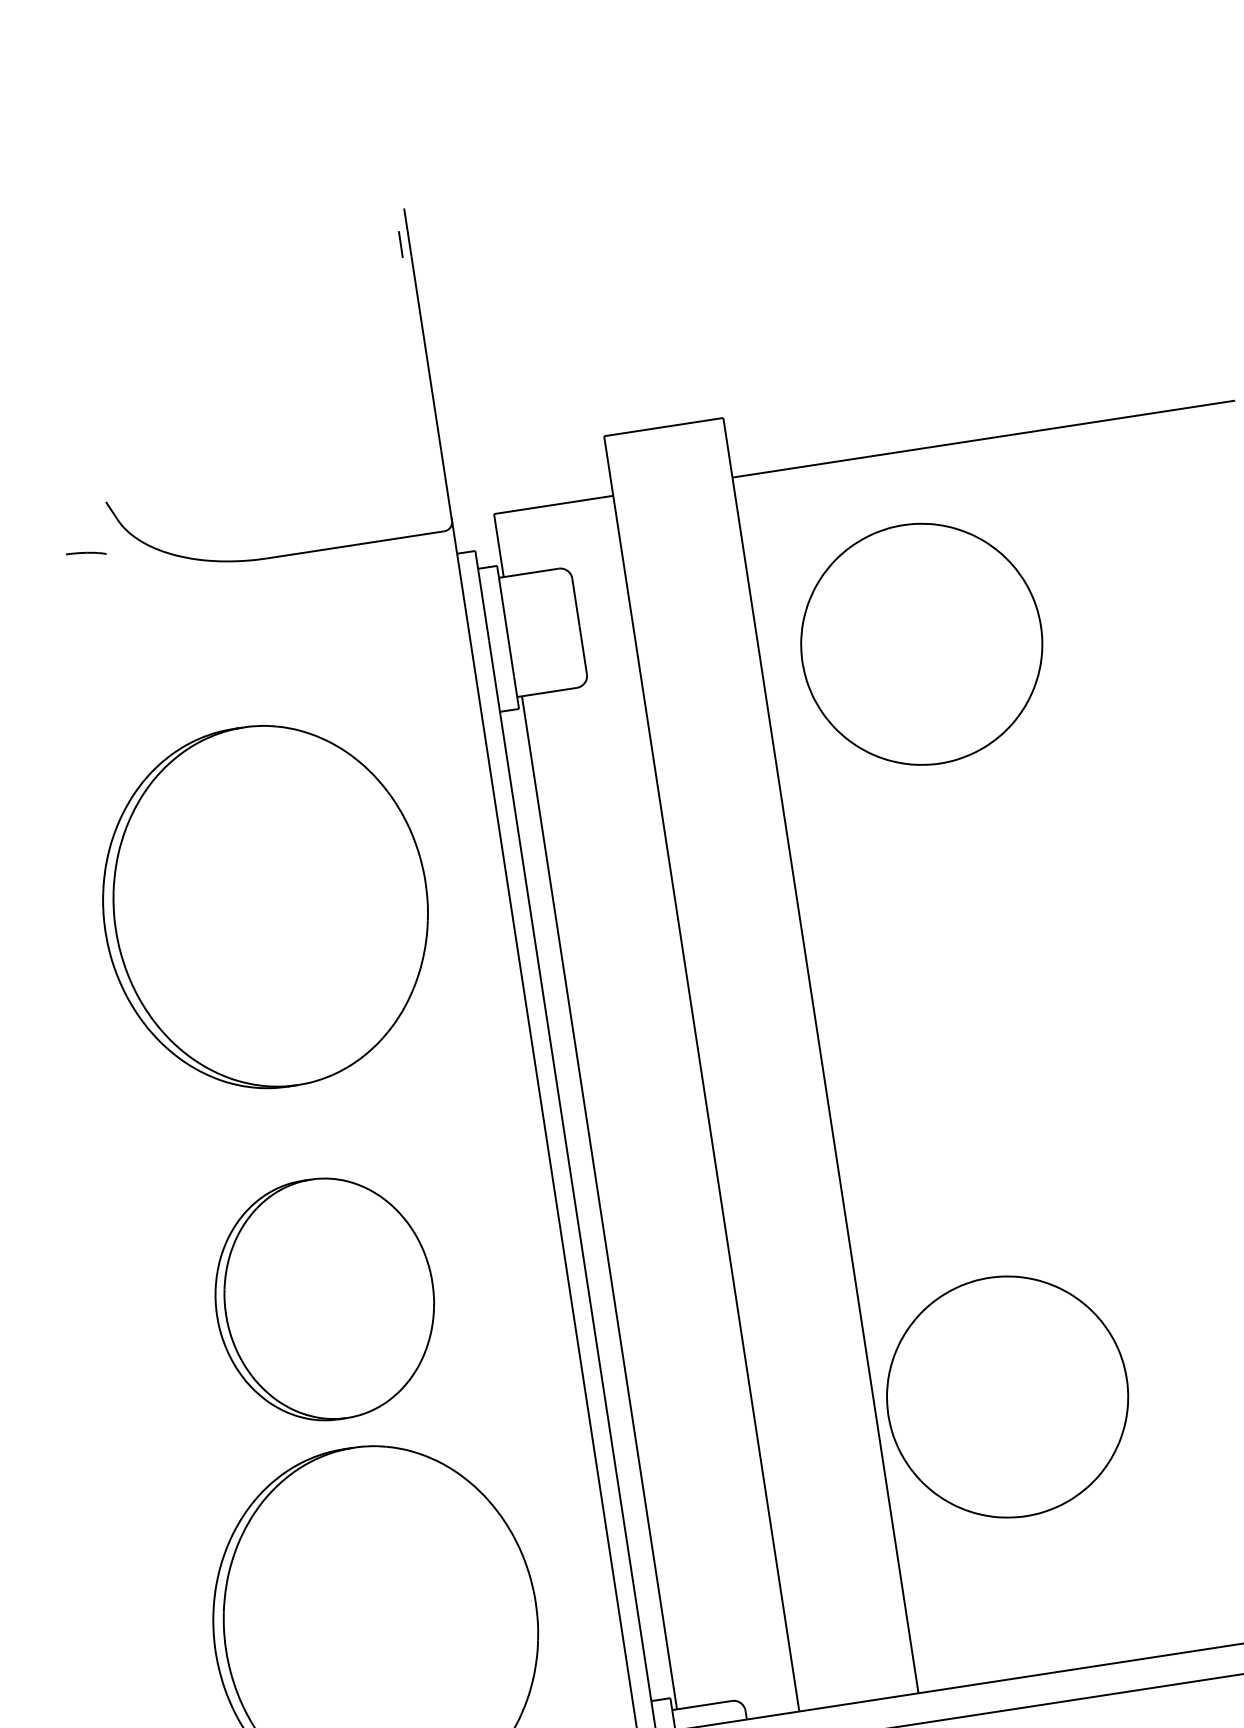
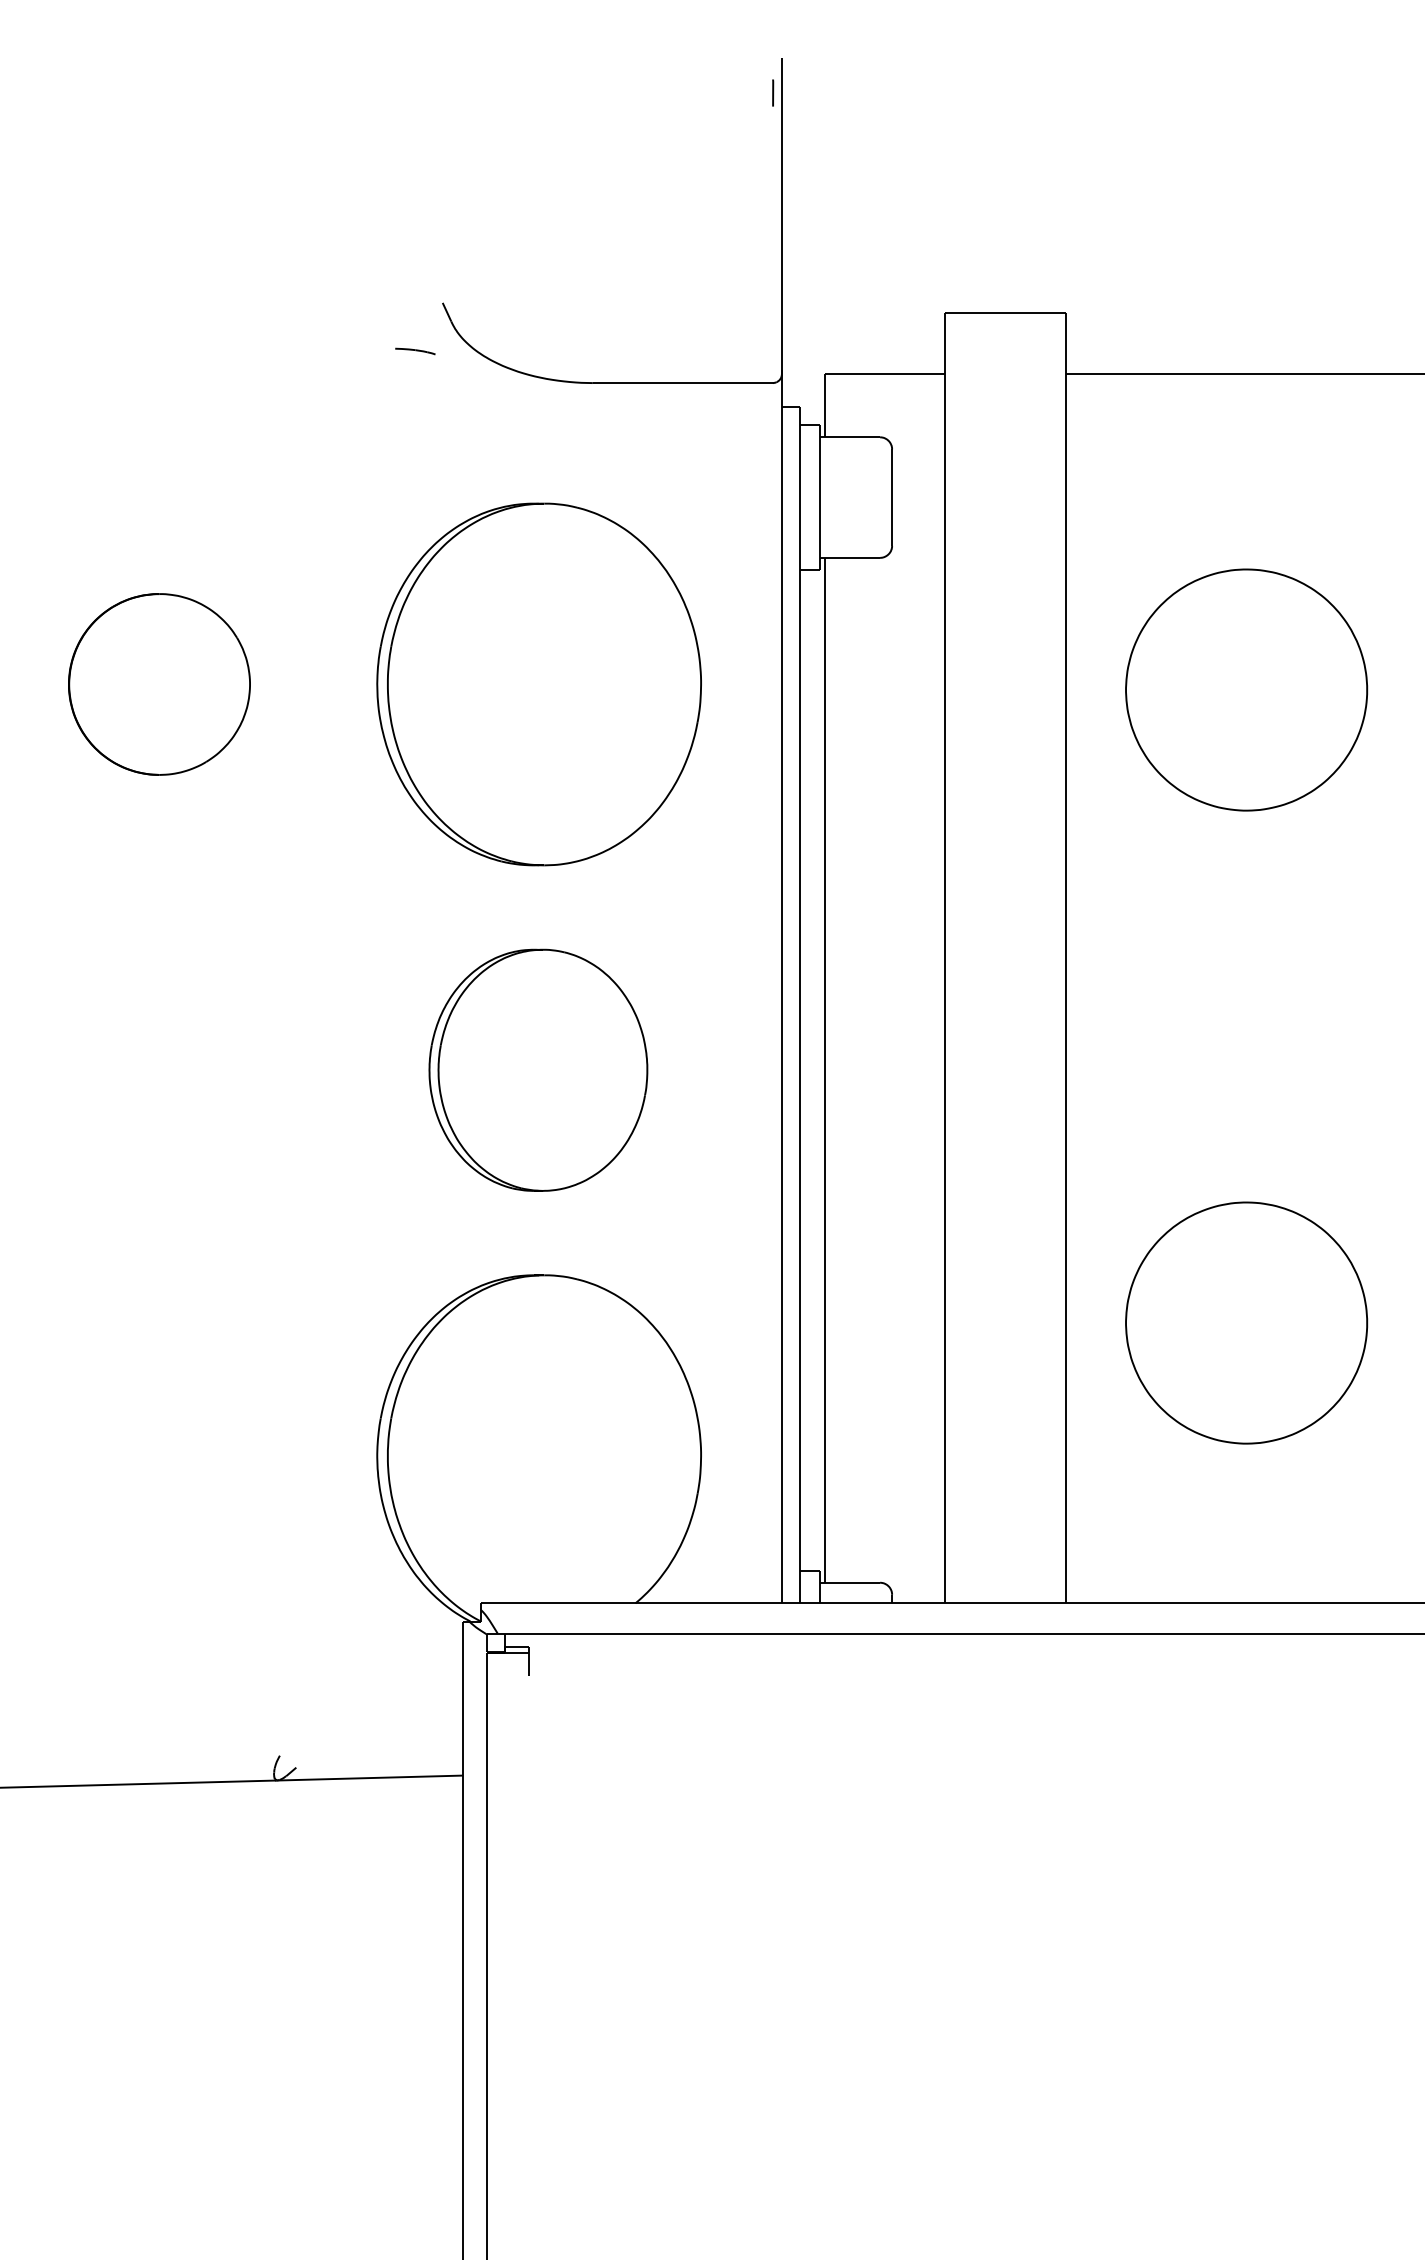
part: (921, 643) -> (1246, 689), moved
part: (264, 907) -> (538, 684), moved
part: (324, 1298) -> (538, 1069), moved
part: (1007, 1396) -> (1246, 1322), moved

